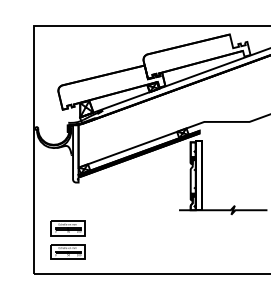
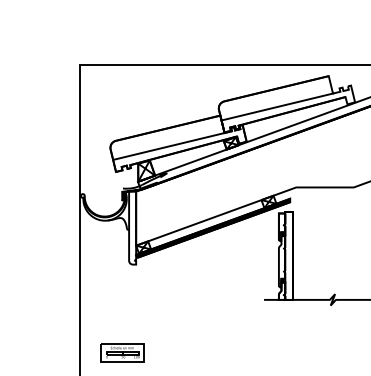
line: (188, 58) -> (276, 106), added
line: (103, 89) -> (168, 146), added
part: (67, 228) -> (122, 322), removed

